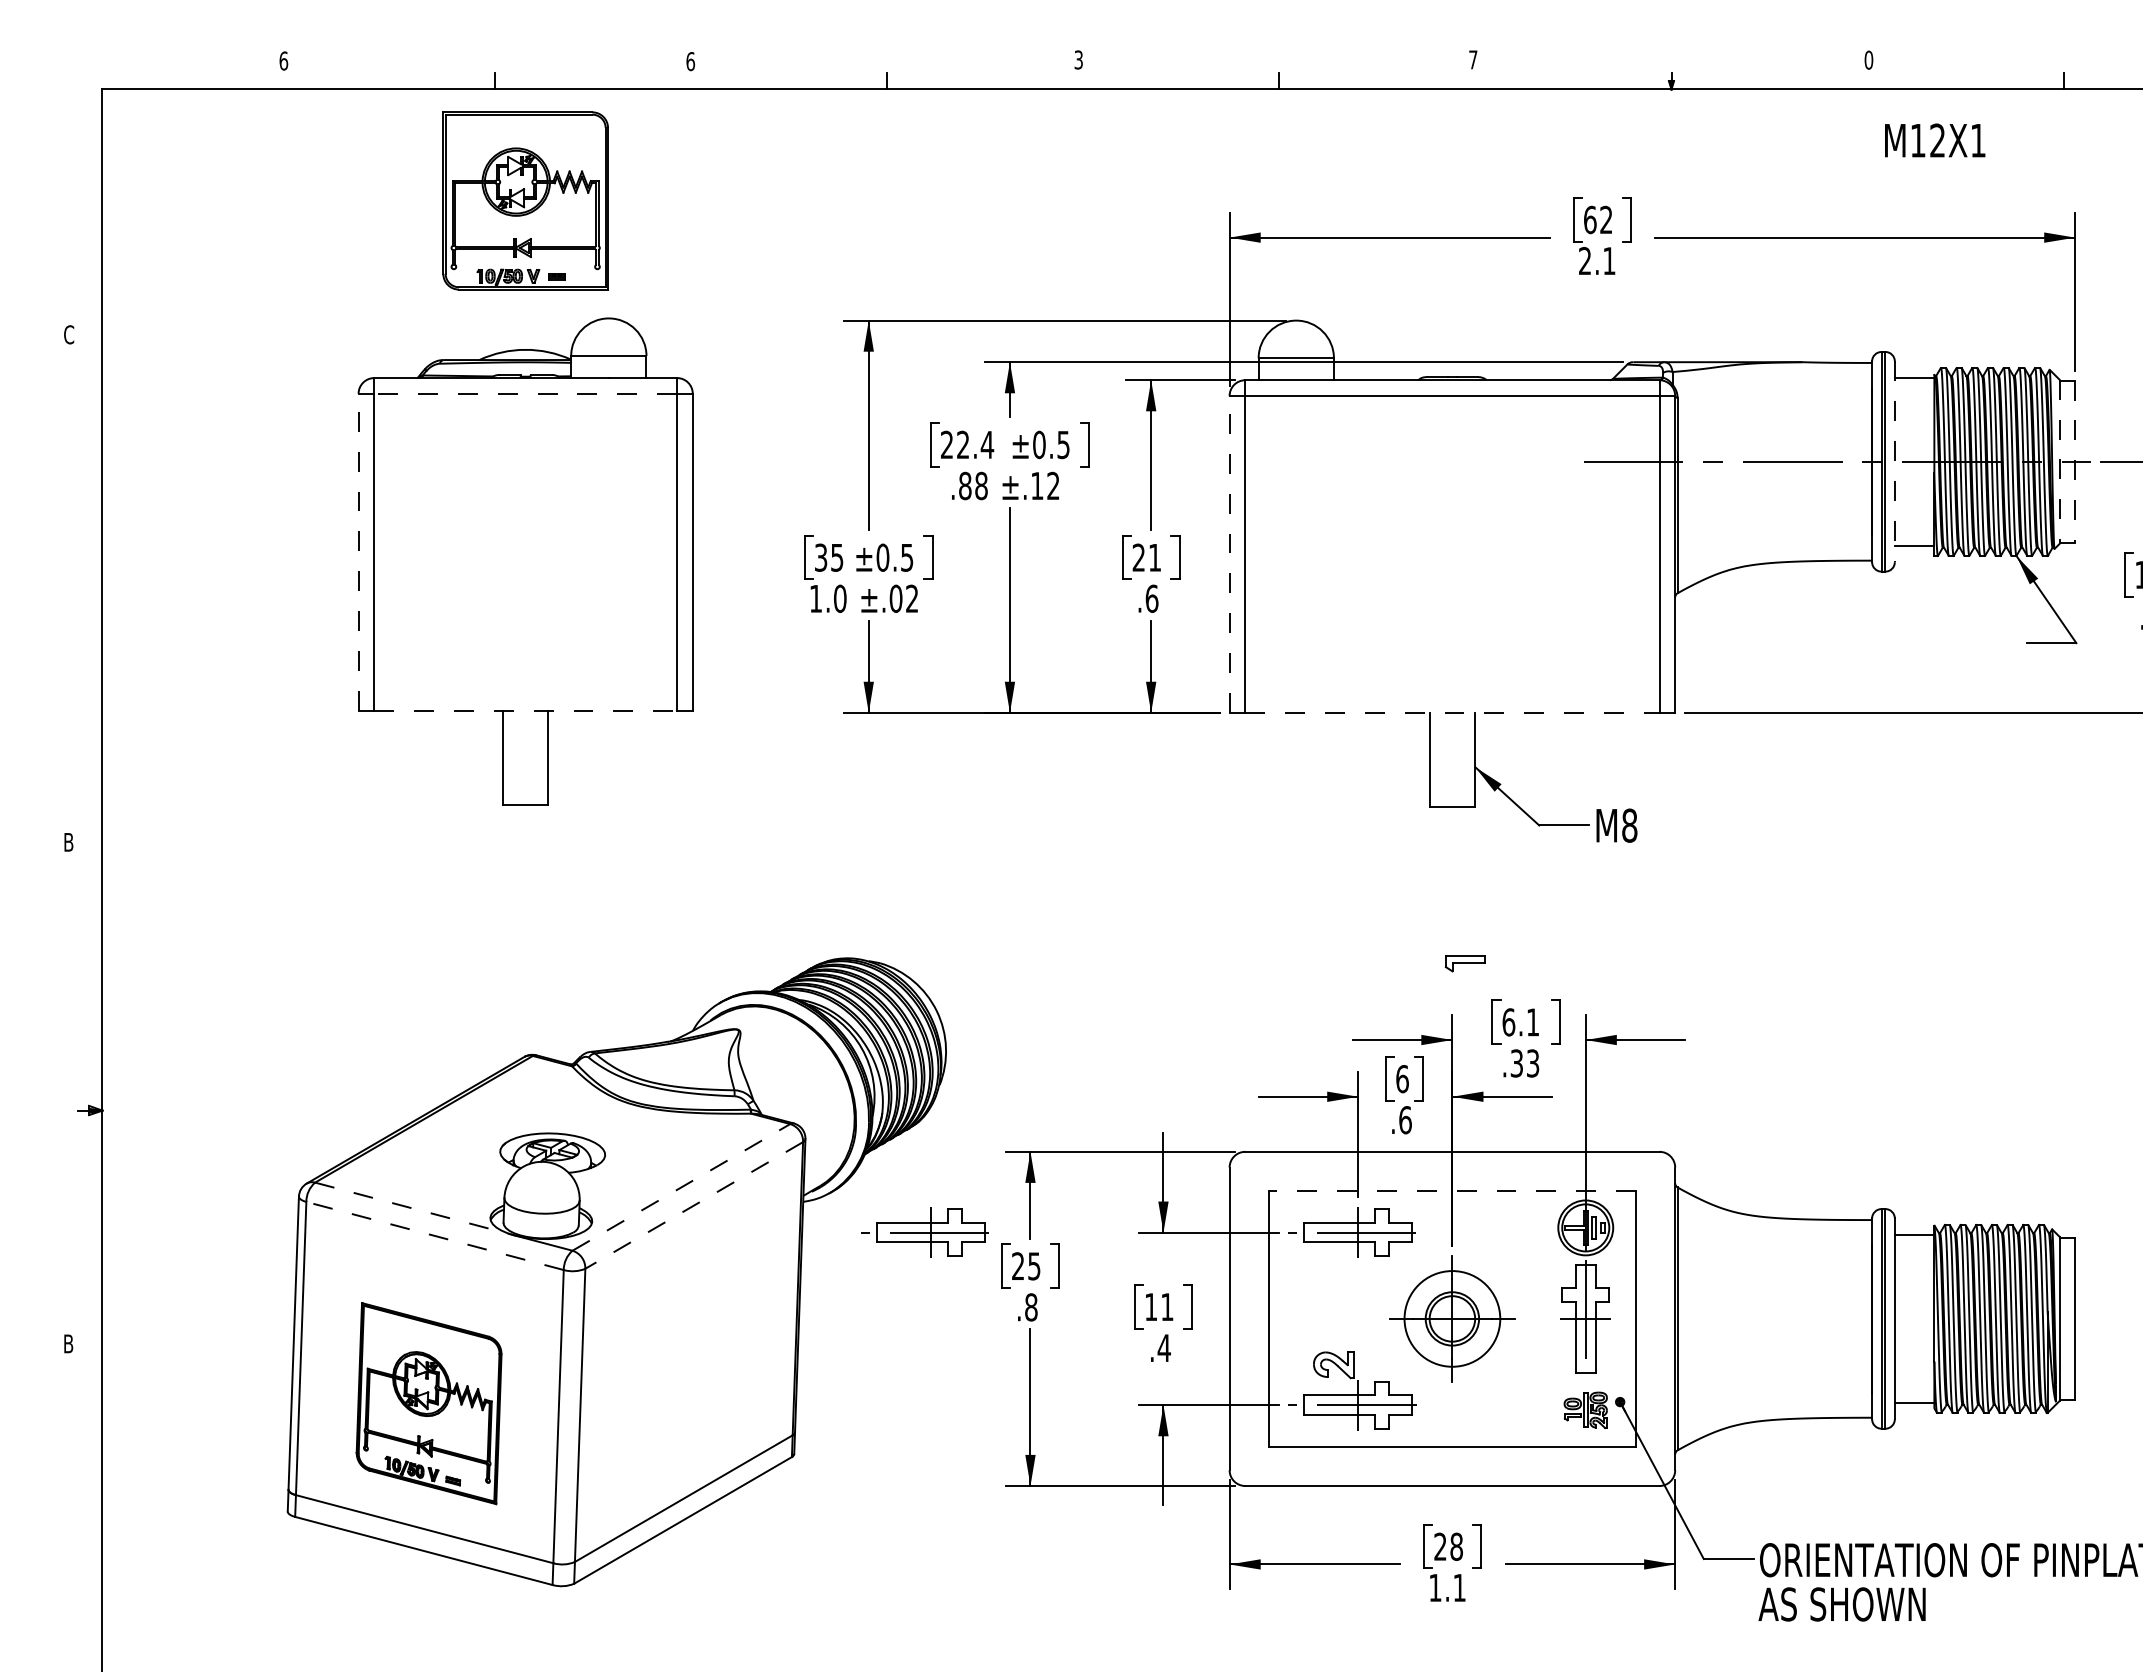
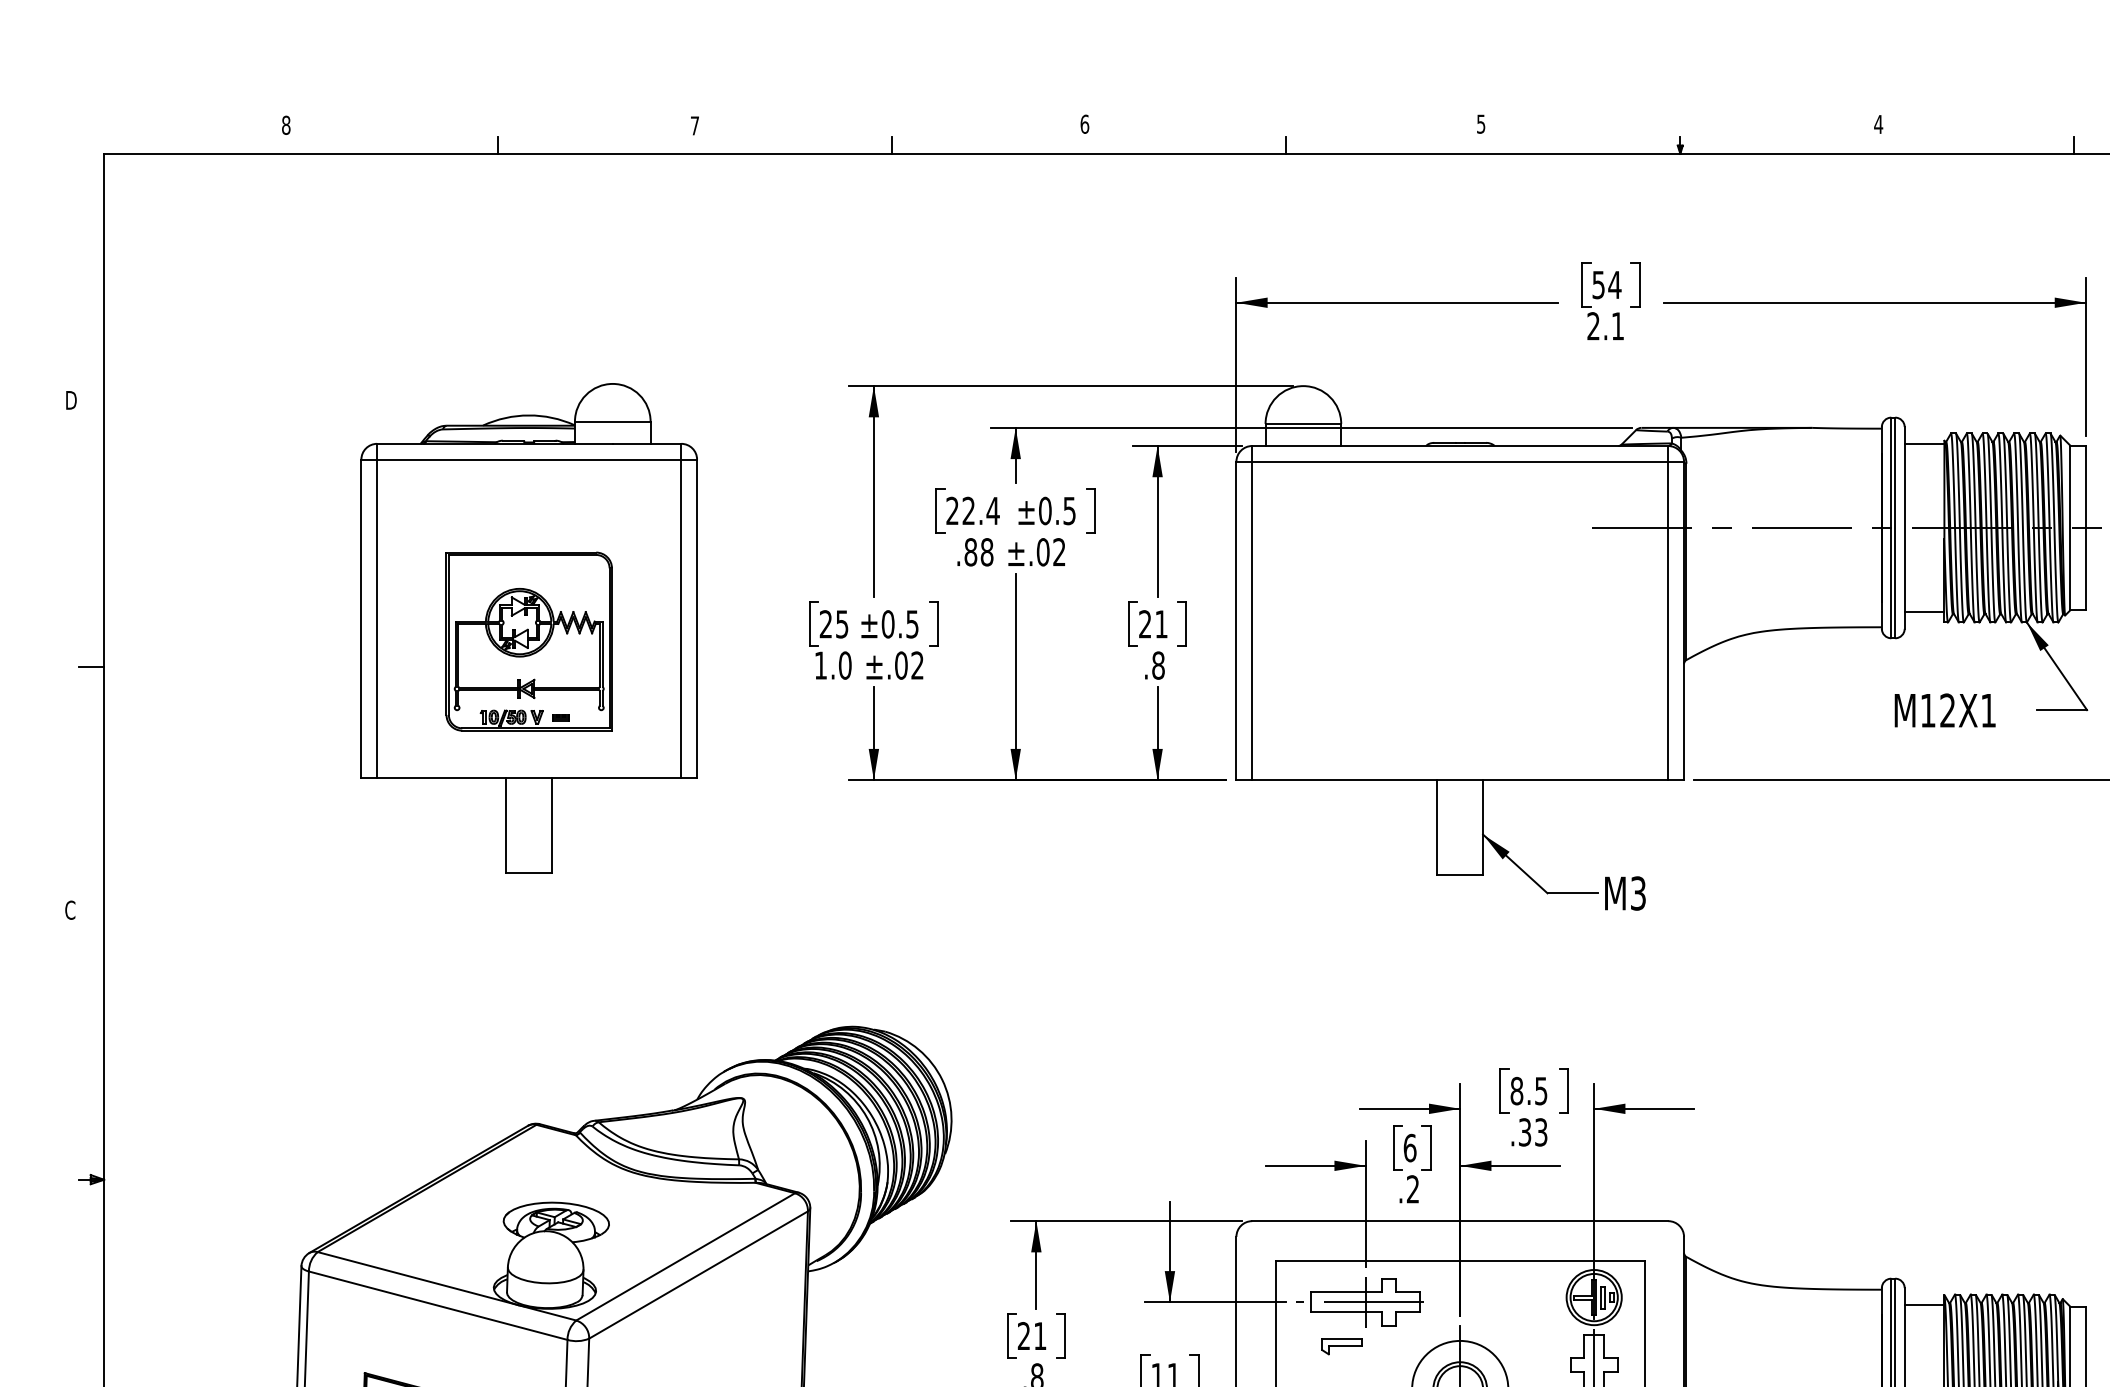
text: (1078, 59) -> (1084, 123), 3 -> 6
text: (1473, 59) -> (1481, 123), 7 -> 5
text: (1868, 59) -> (1878, 123), 0 -> 4
text: (283, 60) -> (285, 124), 6 -> 8
text: (690, 61) -> (694, 125), 6 -> 7
text: (1935, 140) -> (1945, 710), moved
part: (525, 200) -> (529, 641), moved
text: (1598, 219) -> (1606, 284), 62 -> 54
text: (69, 334) -> (70, 400), C -> D
line: (525, 393) -> (529, 459), dashed -> solid
line: (1894, 462) -> (1904, 528), dashed -> solid
line: (2059, 462) -> (2070, 528), dashed -> solid
line: (2075, 462) -> (2086, 528), dashed -> solid
text: (1037, 485) -> (1043, 551), ±.12 -> ±.02
line: (358, 551) -> (361, 618), dashed -> solid
line: (1229, 553) -> (1236, 620), dashed -> solid
text: (821, 557) -> (826, 624), 35 -> 25
text: (1151, 598) -> (1157, 665), .6 -> .8
line: (89, 600) -> (91, 667), added
line: (526, 710) -> (530, 777), dashed -> solid
line: (1452, 712) -> (1460, 779), dashed -> solid
text: (1629, 825) -> (1638, 893), M8 -> M3
text: (68, 841) -> (69, 909), B -> C
part: (1464, 963) -> (1340, 1346), moved
text: (1520, 1022) -> (1528, 1091), 6.1 -> 8.5
text: (1405, 1120) -> (1413, 1189), .6 -> .2
line: (681, 1187) -> (685, 1256), dashed -> solid
line: (1452, 1191) -> (1460, 1261), dashed -> solid
line: (694, 1205) -> (698, 1275), dashed -> solid
line: (415, 1209) -> (418, 1279), dashed -> solid
part: (924, 1232) -> (929, 1302), removed
line: (434, 1235) -> (437, 1305), dashed -> solid
text: (1034, 1266) -> (1040, 1336), 25 -> 21

